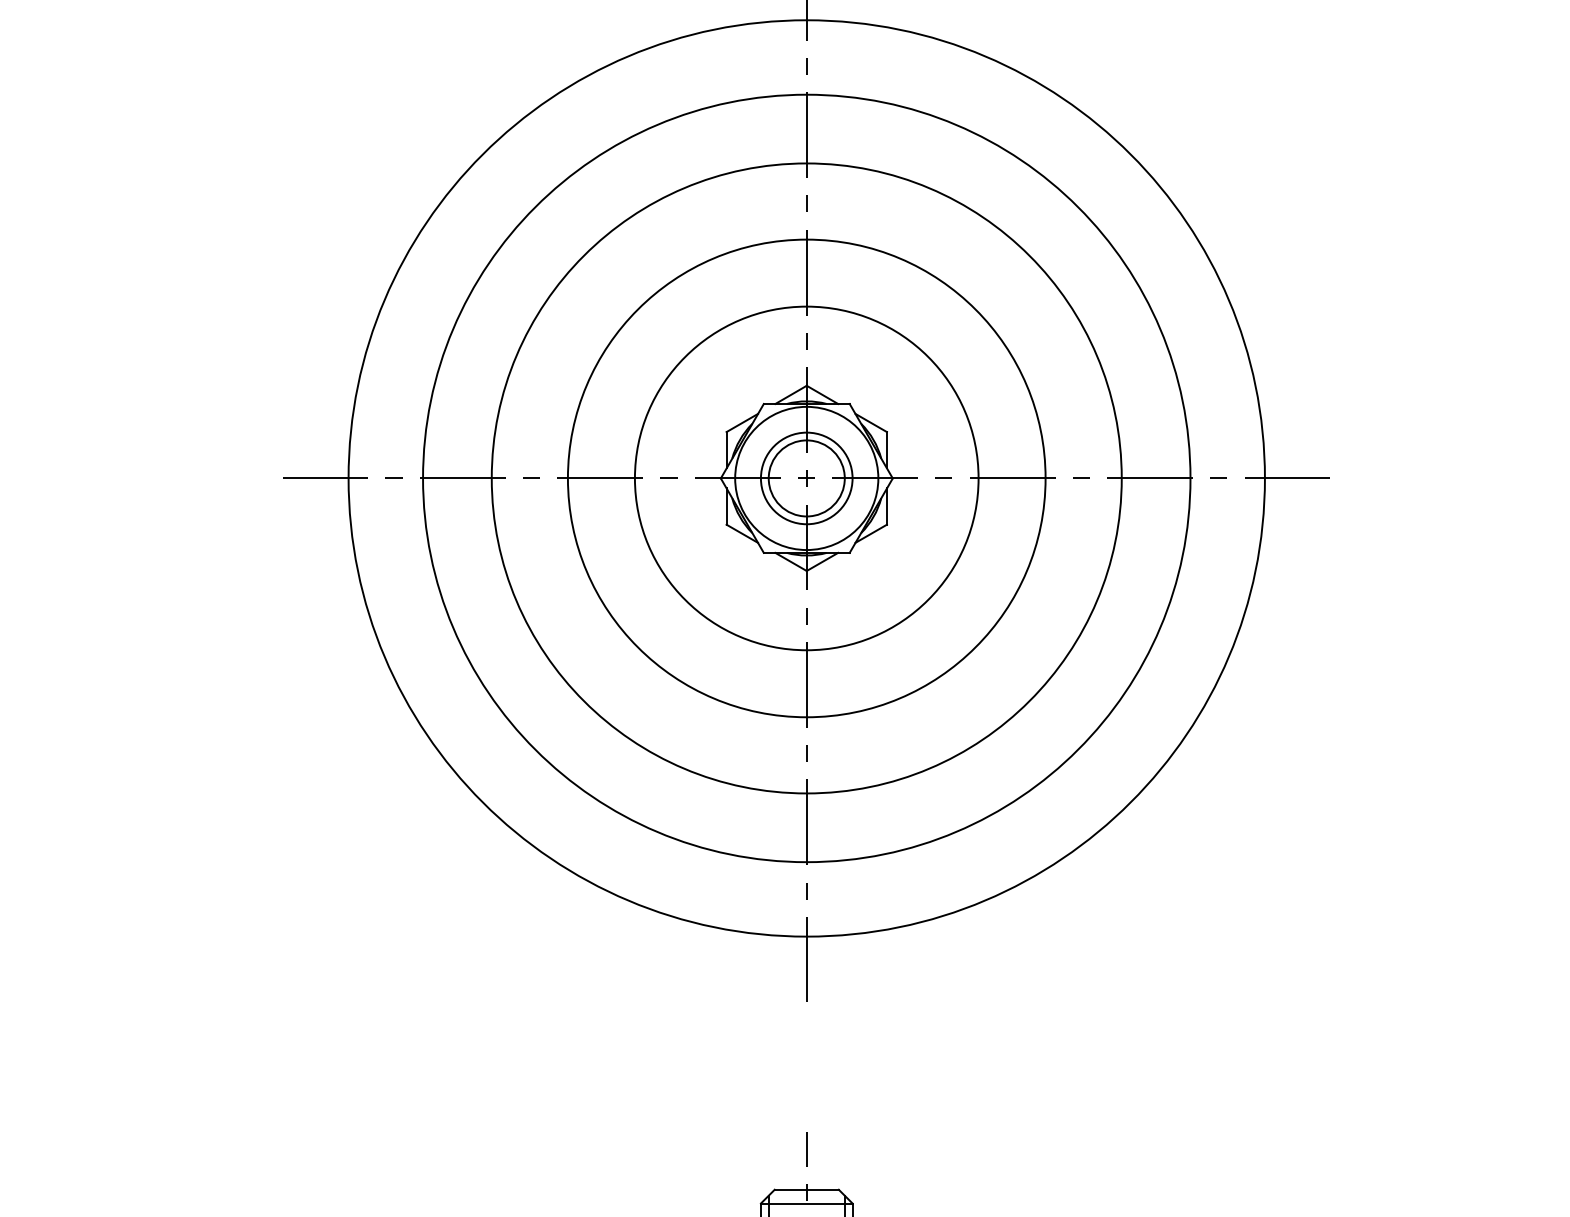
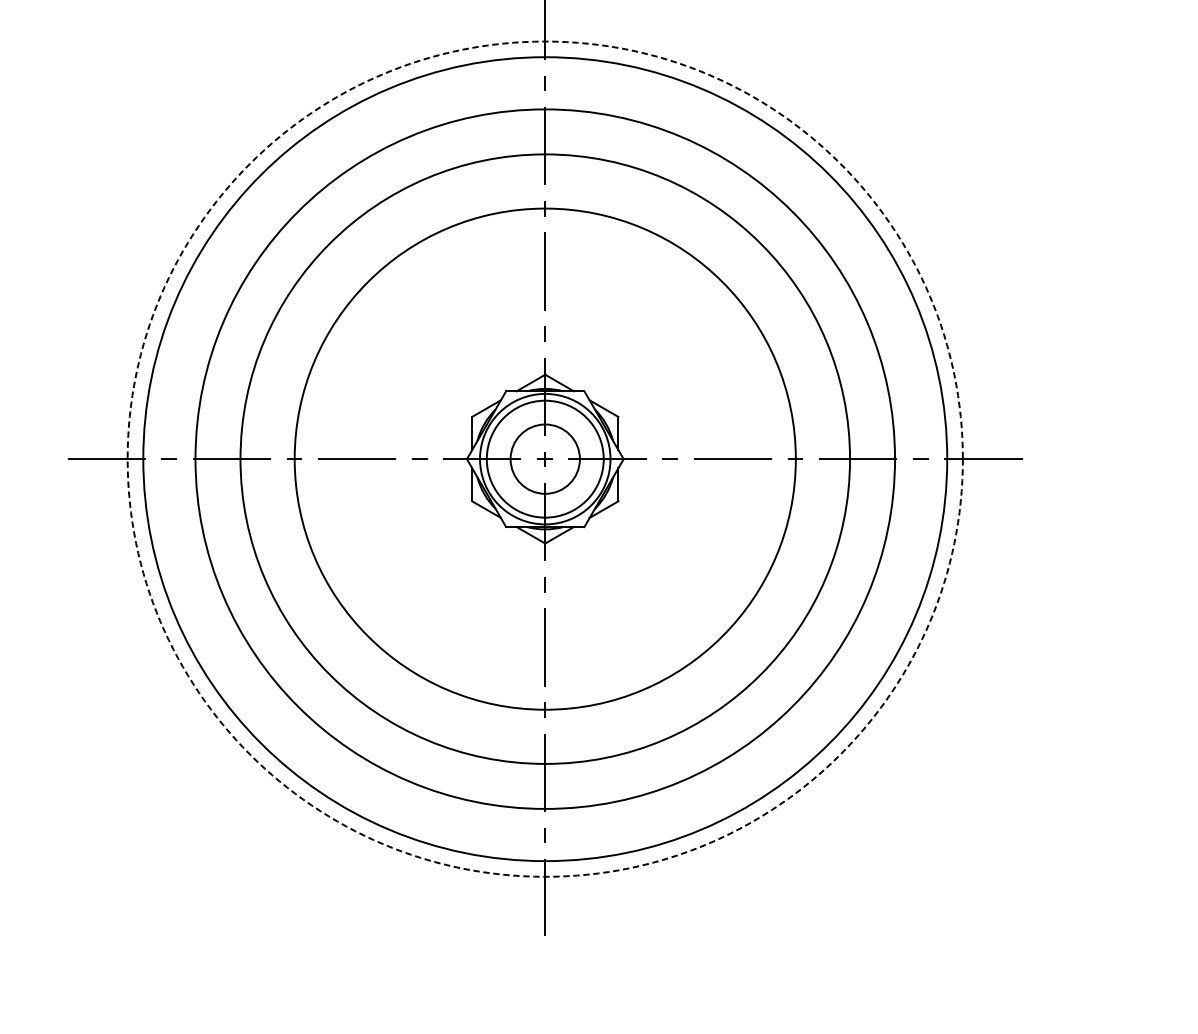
circle: (806, 478) -> (545, 459), size x1.4
circle: (806, 478) -> (545, 459), size x1.4
circle: (806, 478) -> (545, 459), size x1.4
circle: (806, 478) -> (545, 459), size x1.6
circle: (806, 478) -> (545, 459), solid -> dashed

